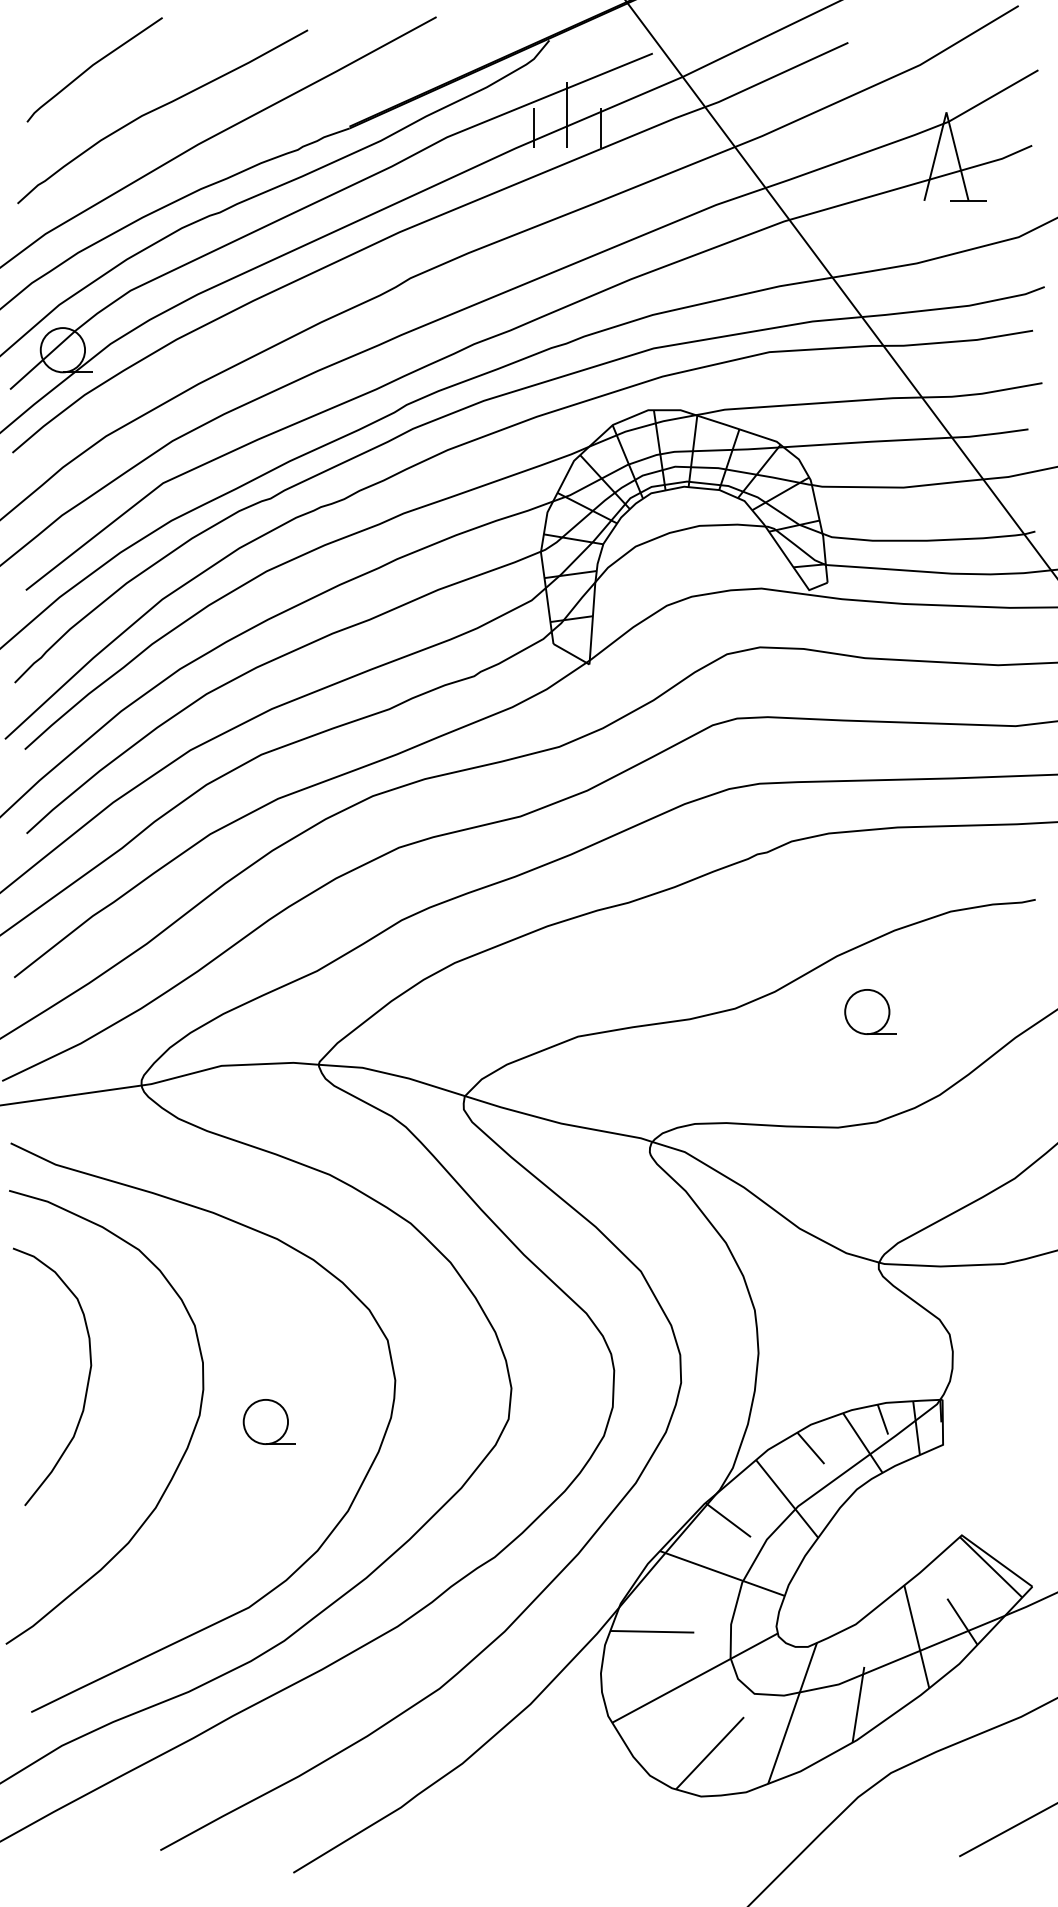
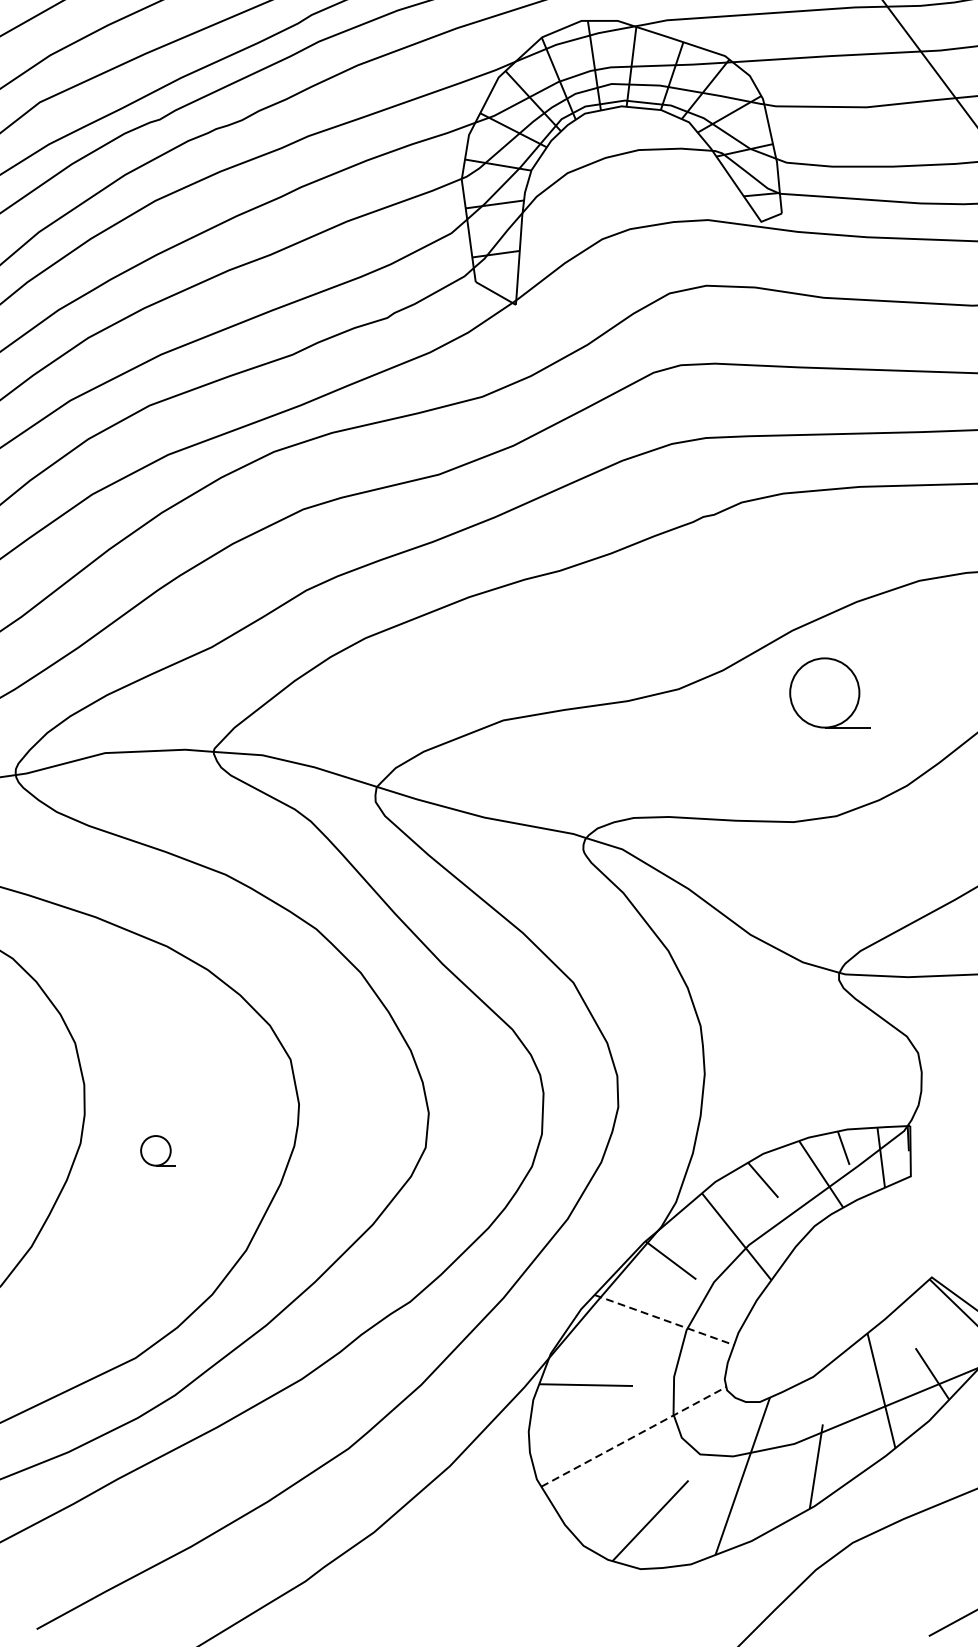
part: (870, 1011) -> (829, 692), size x1.4
part: (268, 1421) -> (157, 1150), size x0.6
line: (722, 1573) -> (664, 1320), solid -> dashed
line: (695, 1677) -> (634, 1436), solid -> dashed

